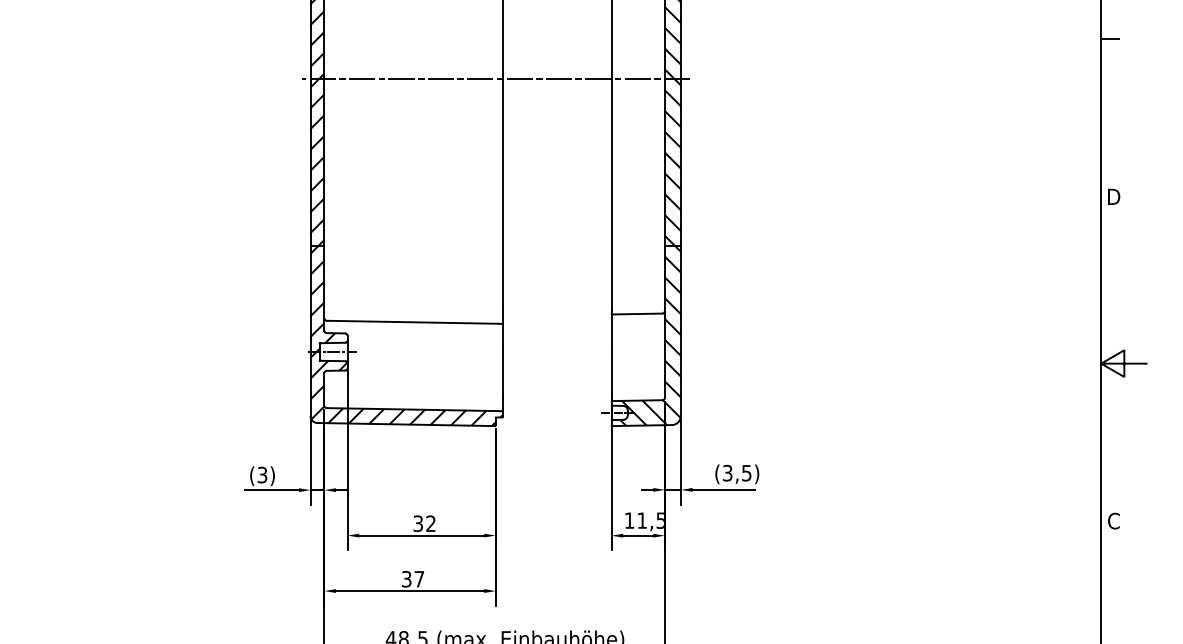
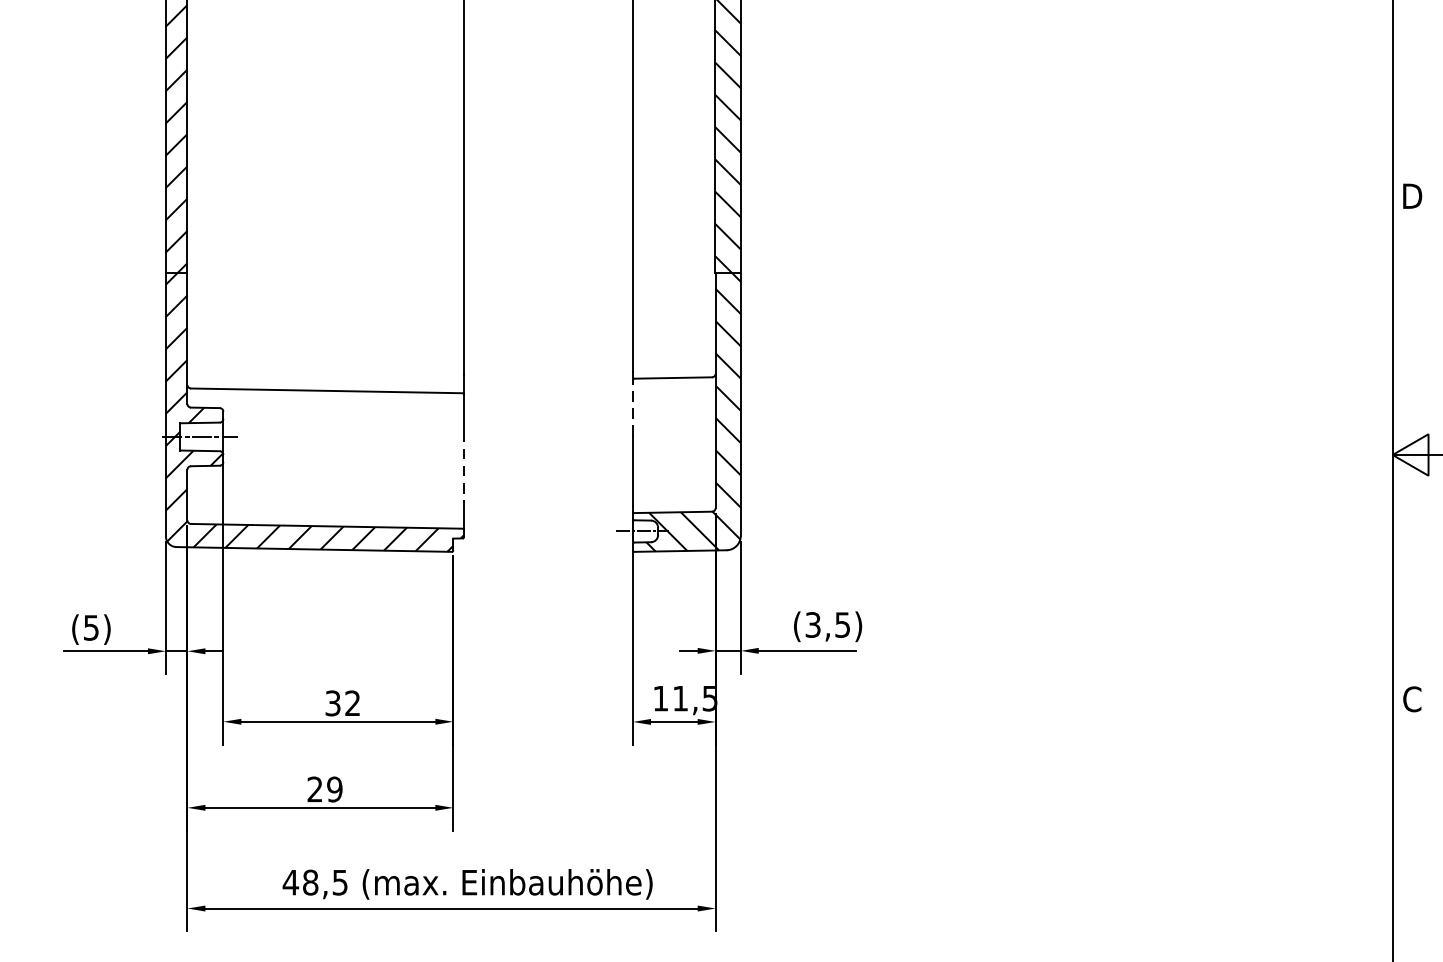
line: (496, 78) -> (454, 12), removed
line: (611, 332) -> (632, 406), solid -> dashed
line: (502, 375) -> (463, 473), solid -> dashed
text: (262, 474) -> (91, 626), (3) -> (5)
text: (413, 578) -> (325, 788), 37 -> 29

